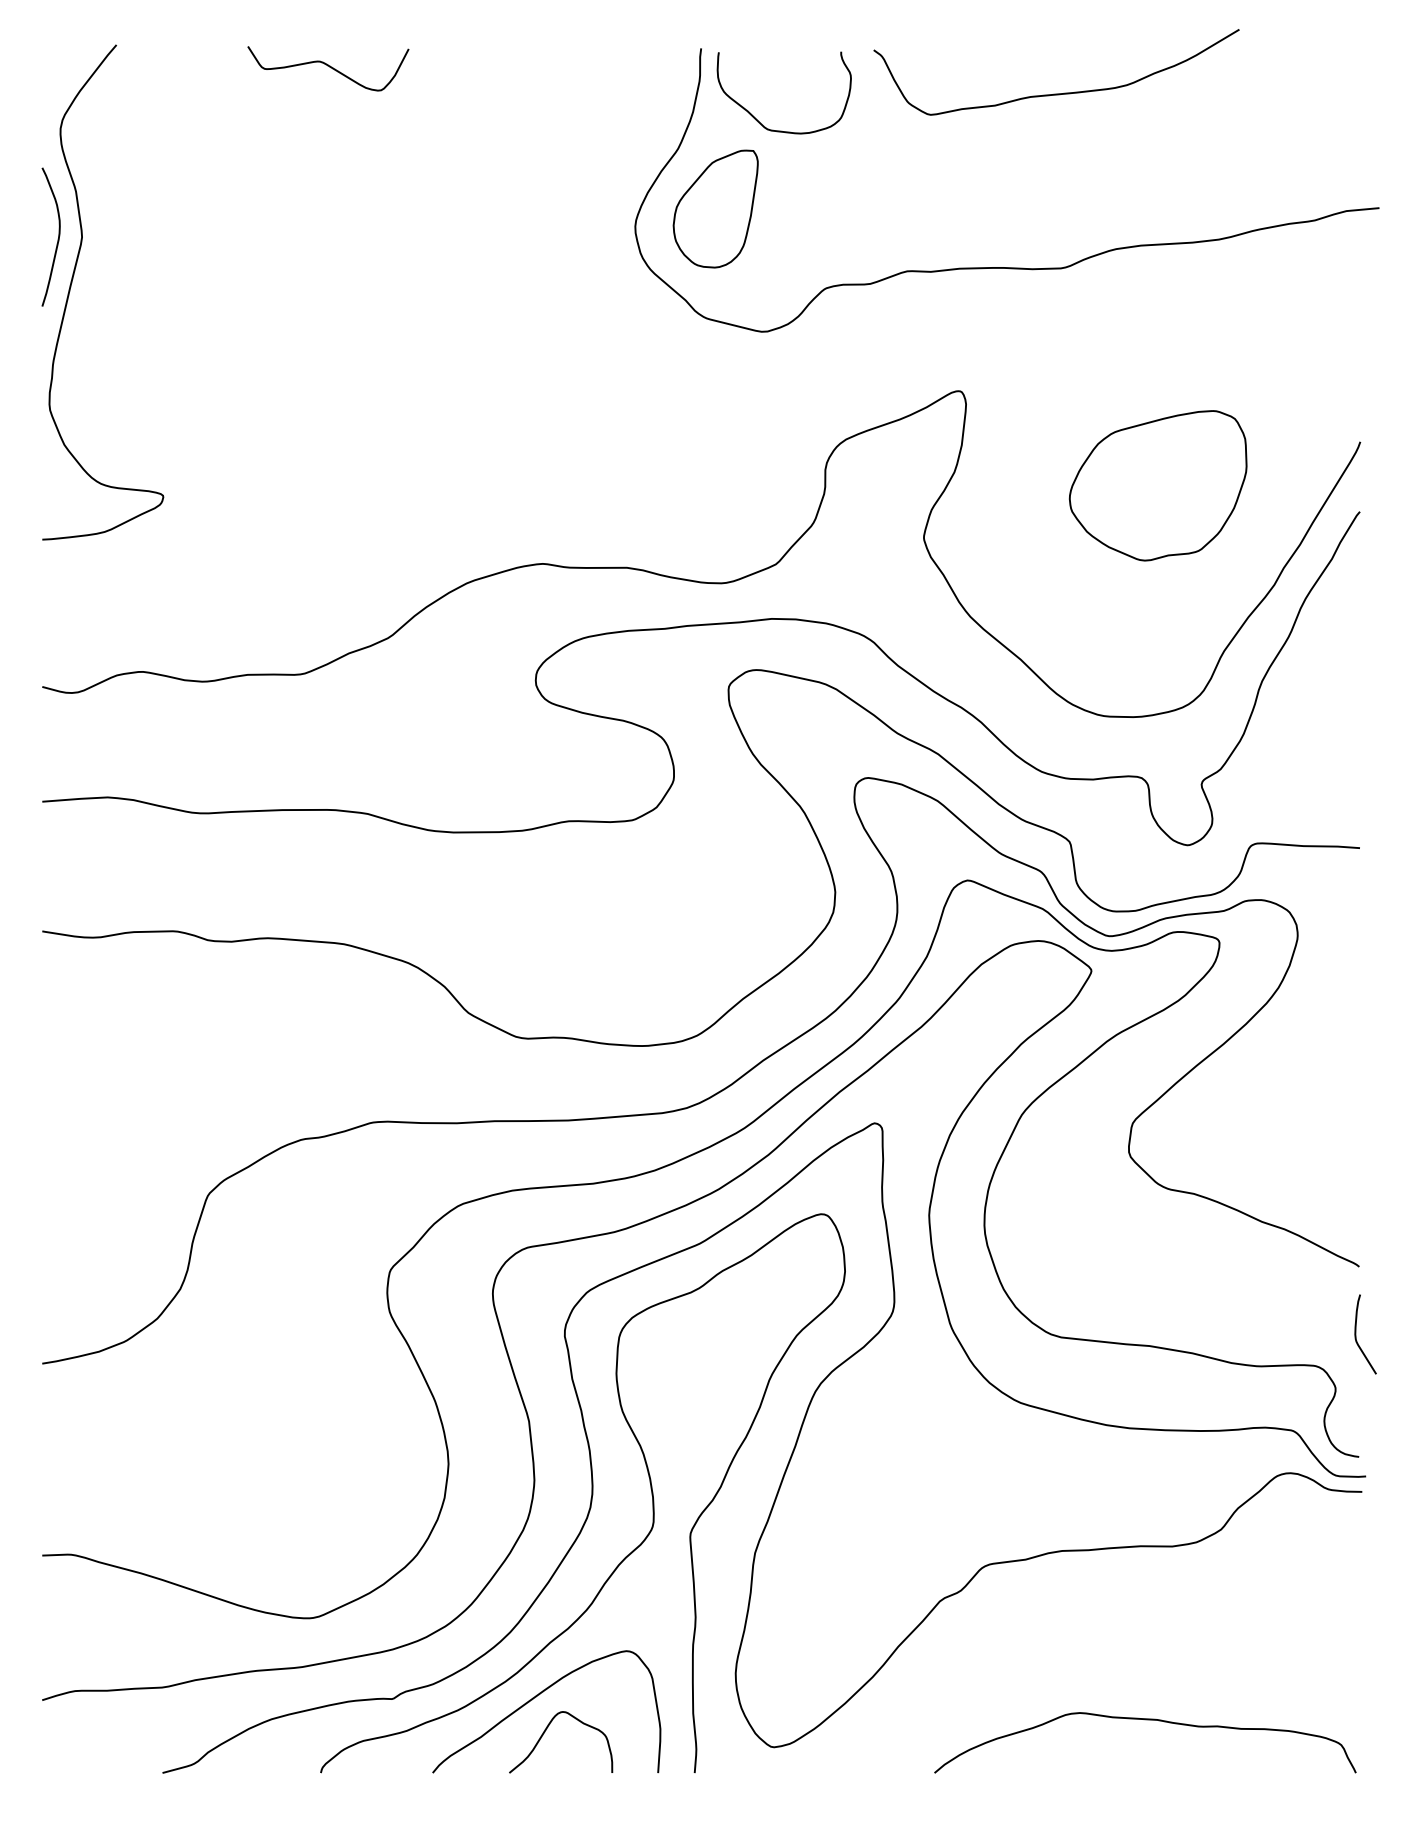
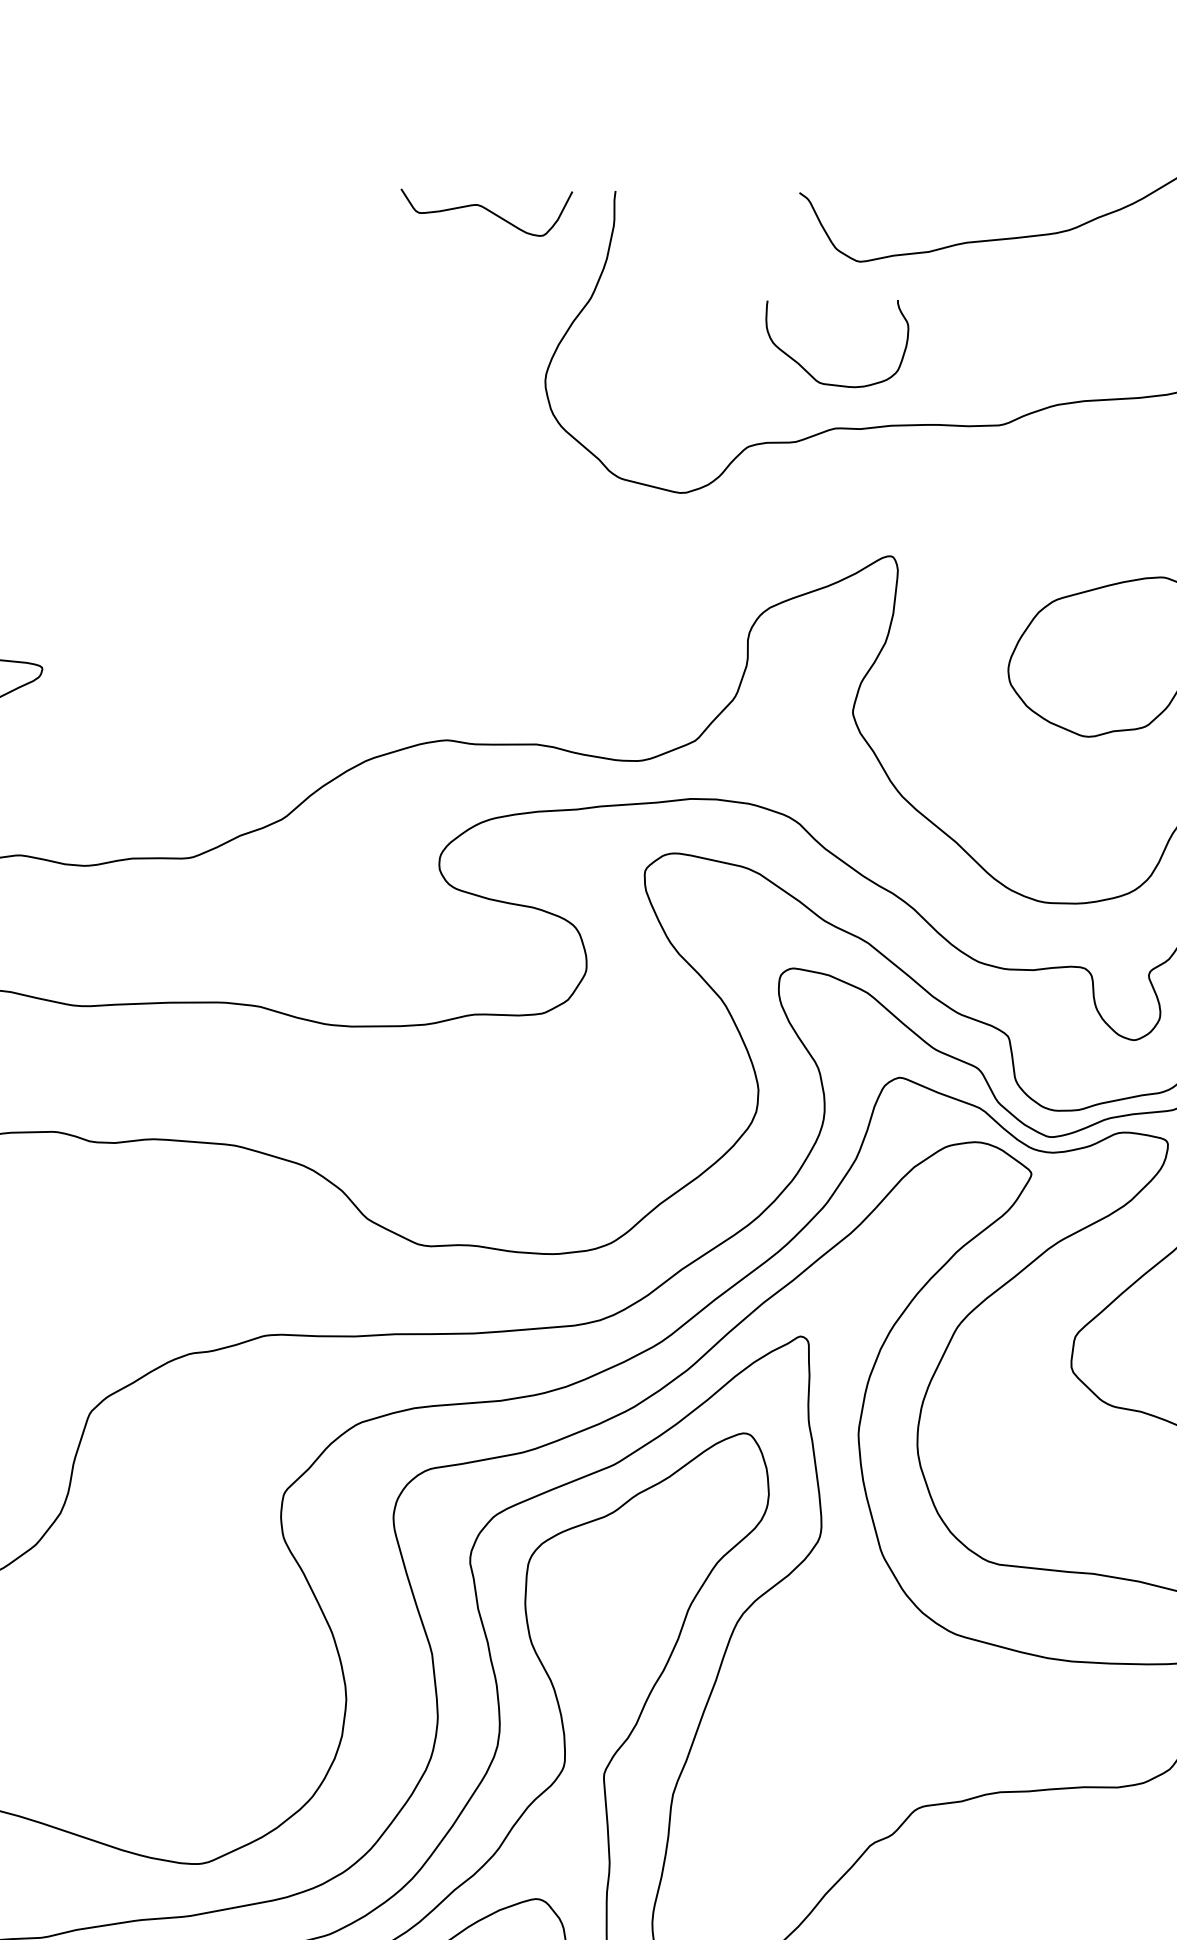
curve: (329, 67) -> (488, 211), moved
curve: (756, 118) -> (807, 371), moved
part: (715, 208) -> (630, 361), removed

